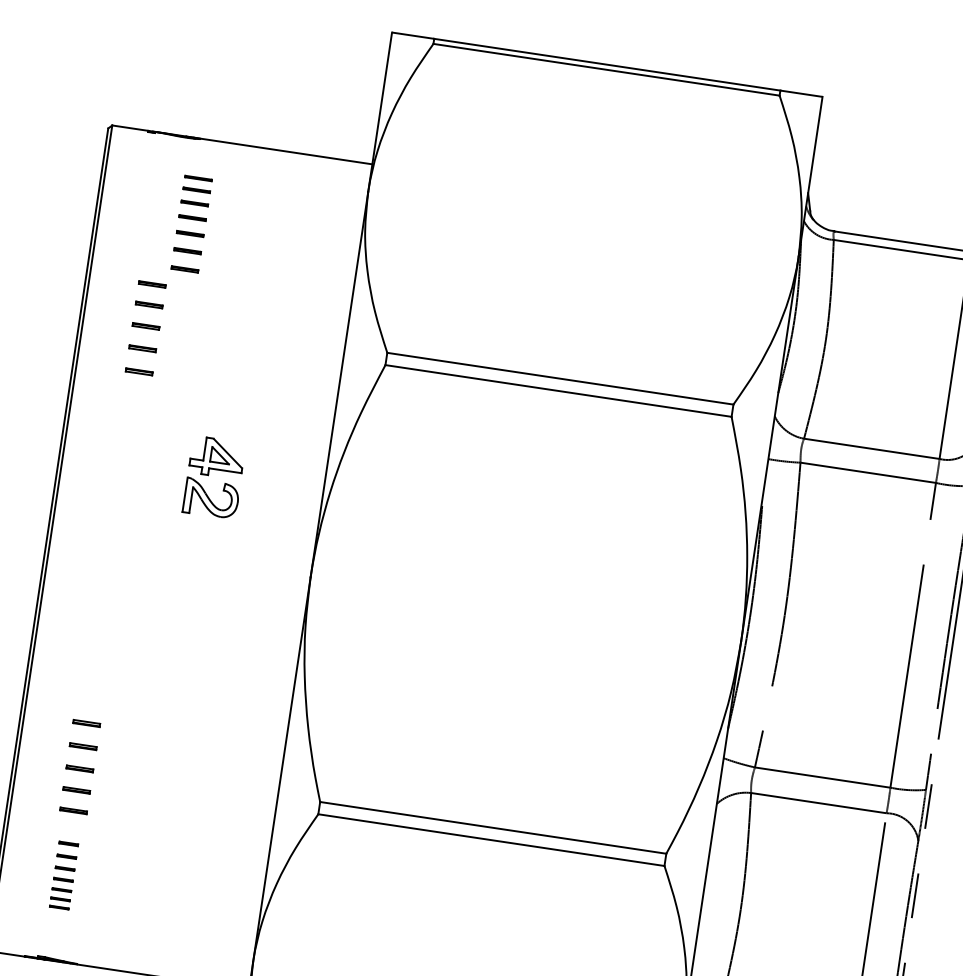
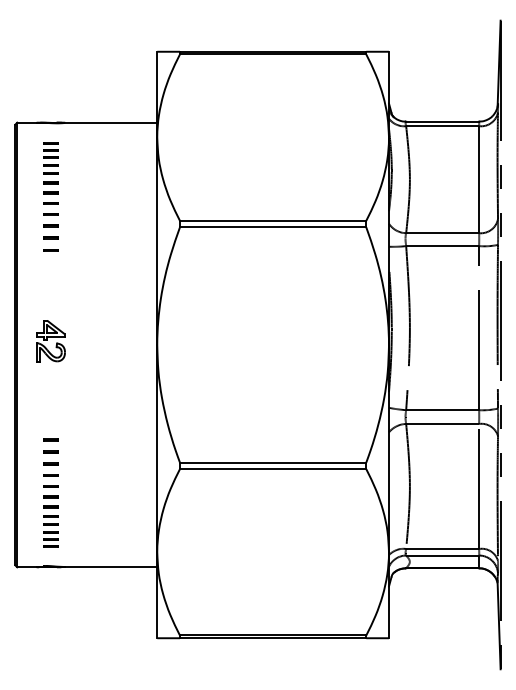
part: (191, 224) -> (50, 168), moved
part: (213, 478) -> (50, 341), moved
part: (63, 875) -> (50, 521), size x1.43

